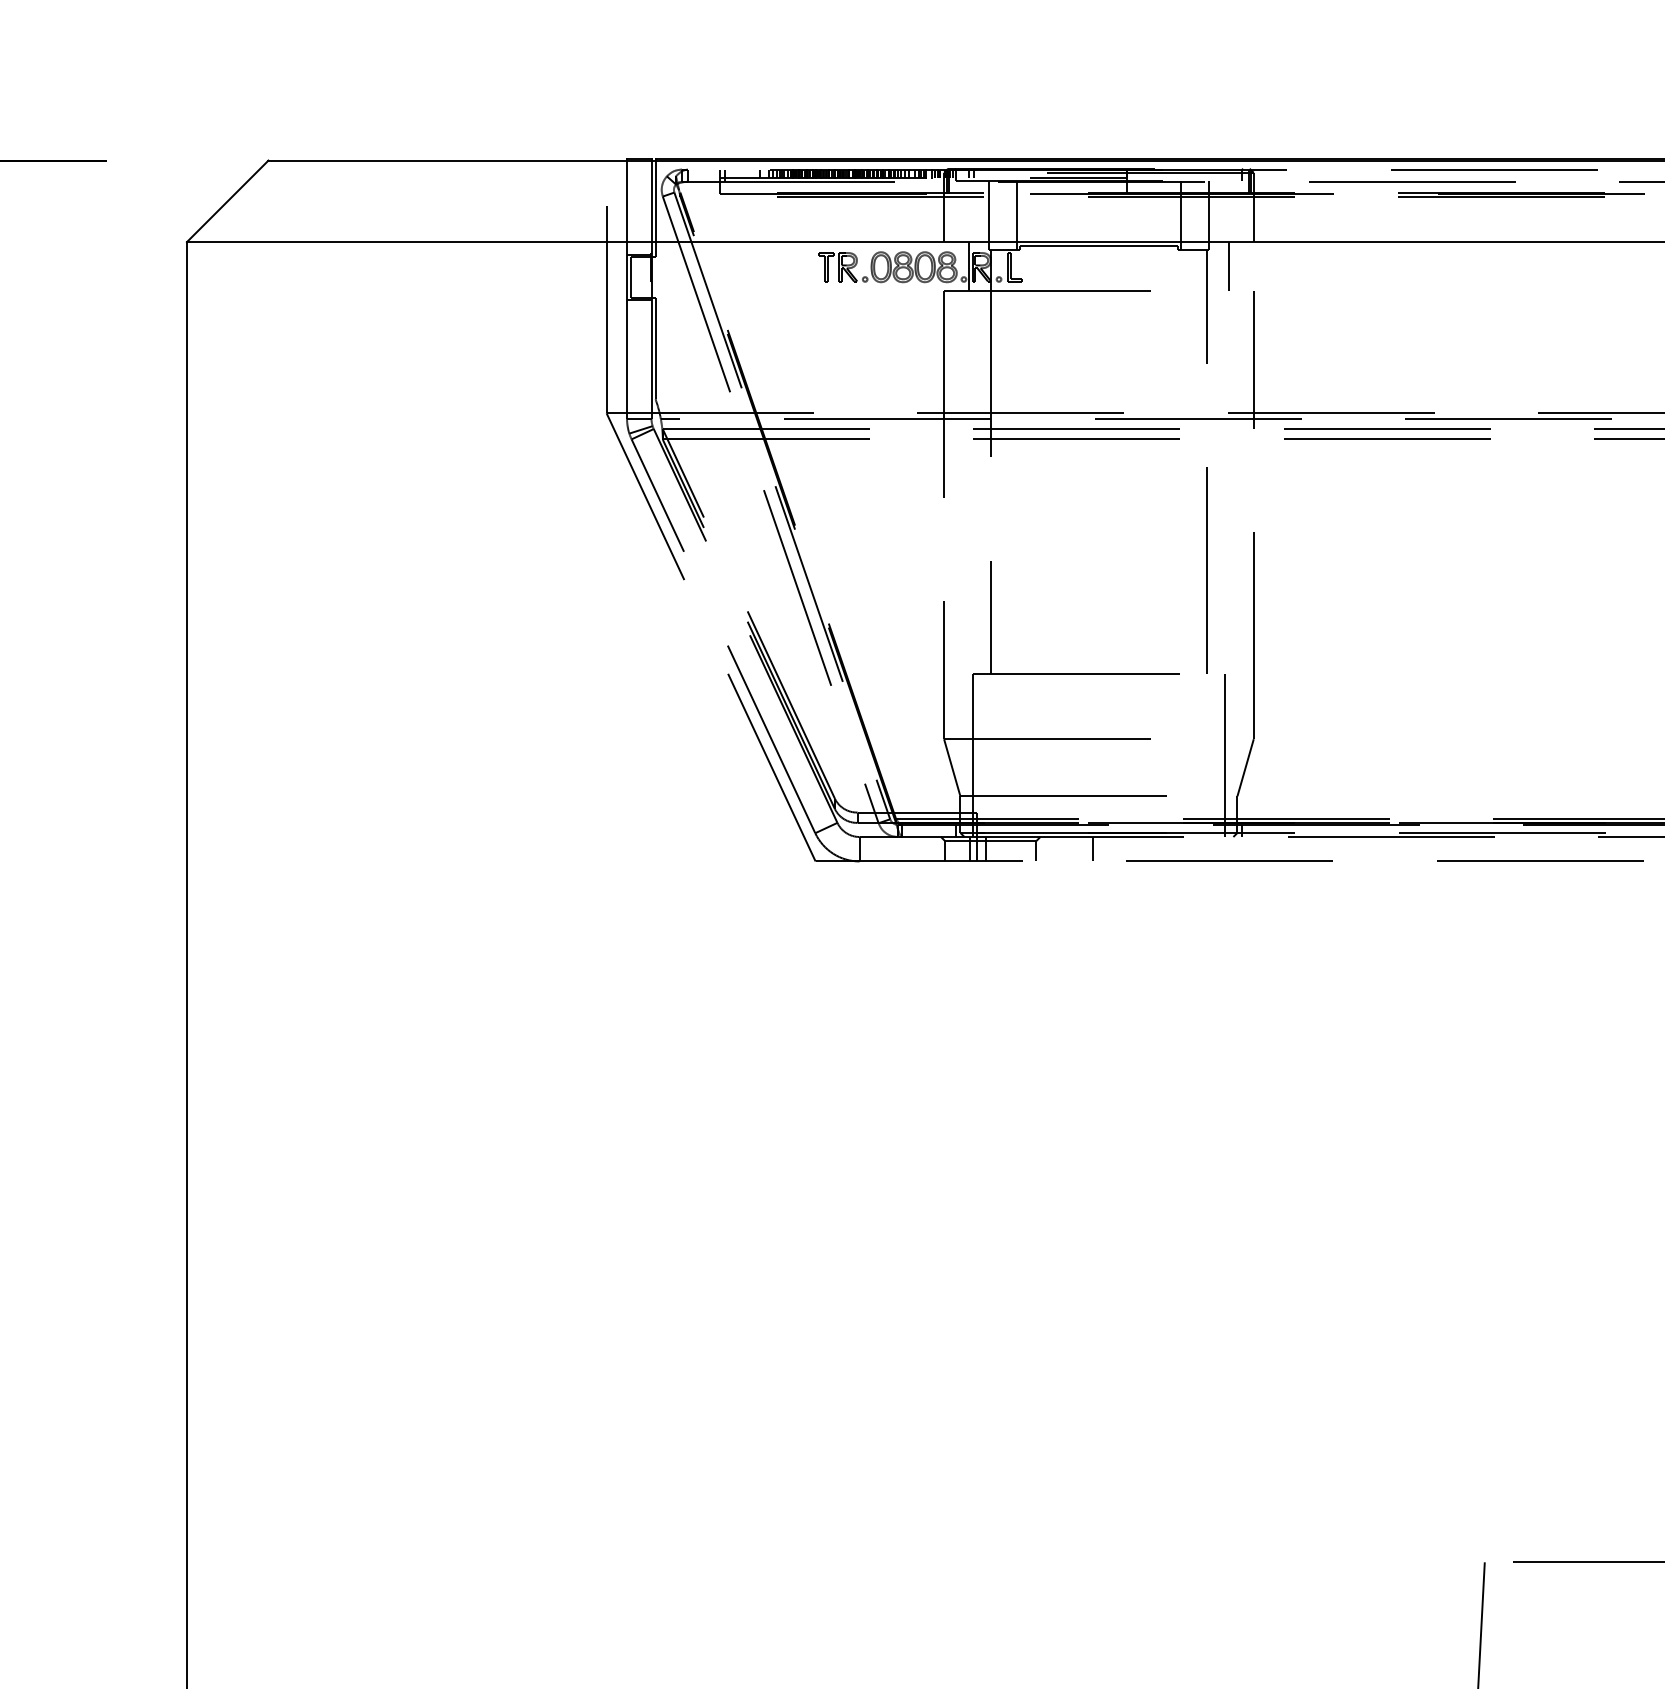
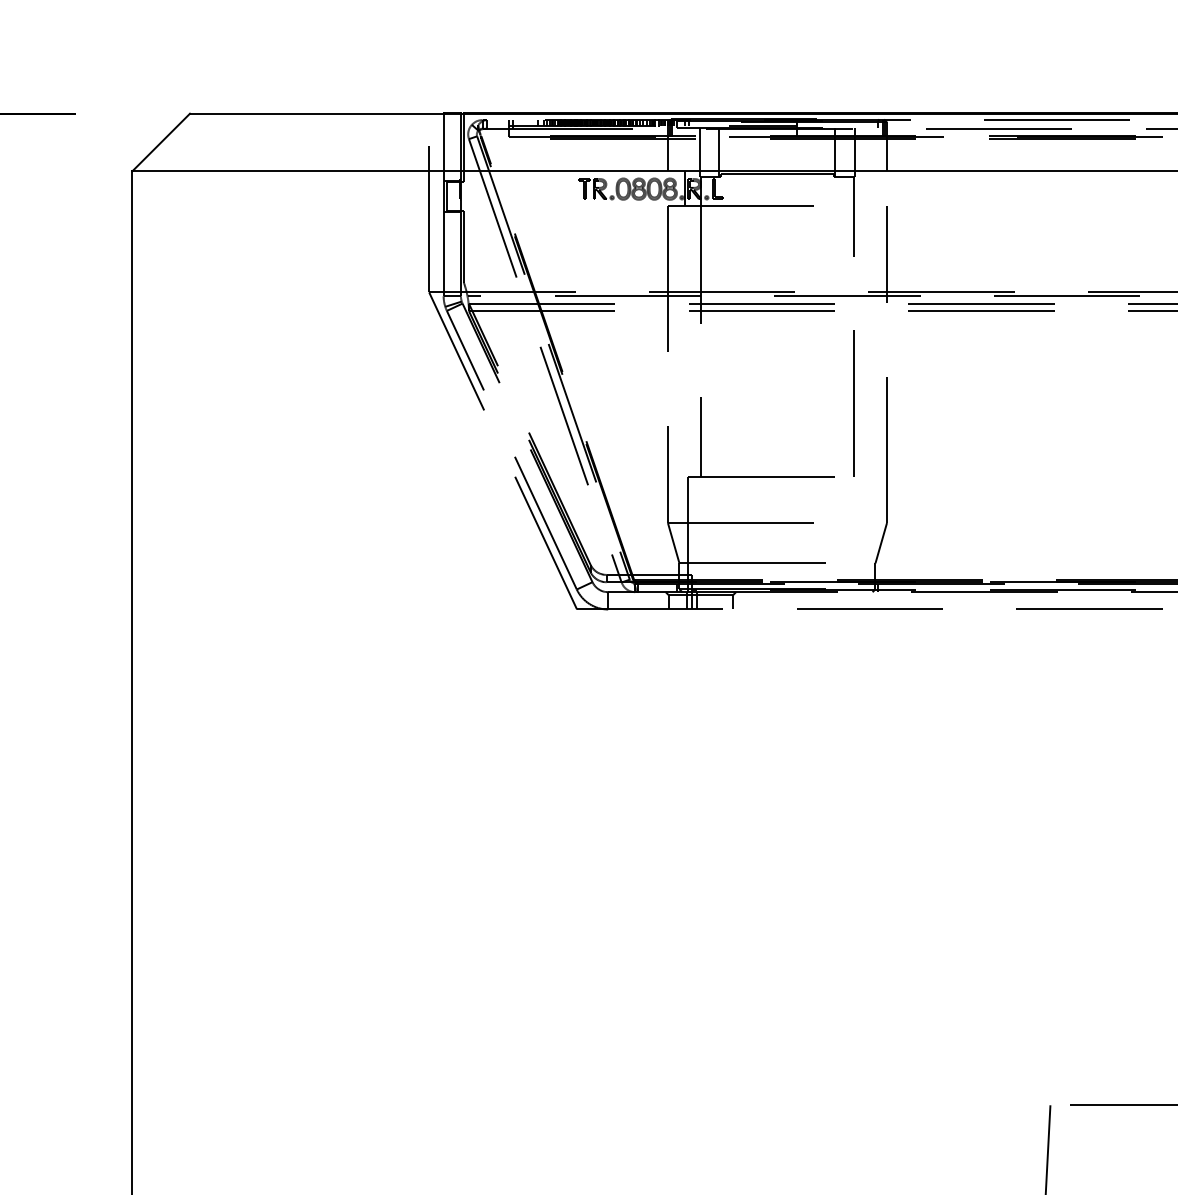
line: (1229, 266) -> (869, 188), removed
line: (1225, 755) -> (867, 534), removed
line: (1092, 849) -> (772, 601), removed

